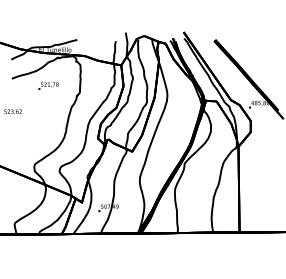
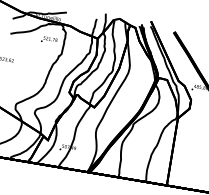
text: (48, 86) -> (49, 40), moved

